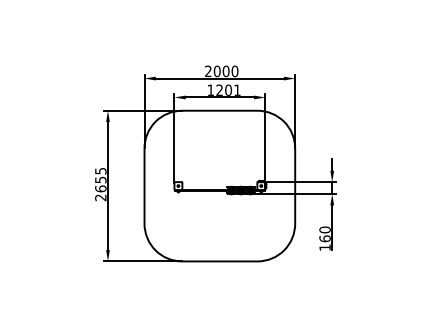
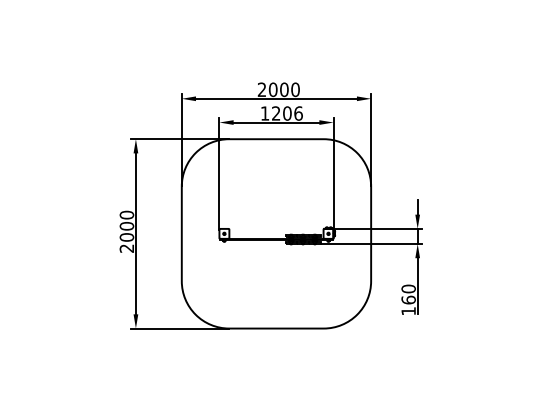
text: (237, 89) -> (298, 112), 1201 -> 1206
text: (100, 179) -> (126, 225), 2655 -> 2000

